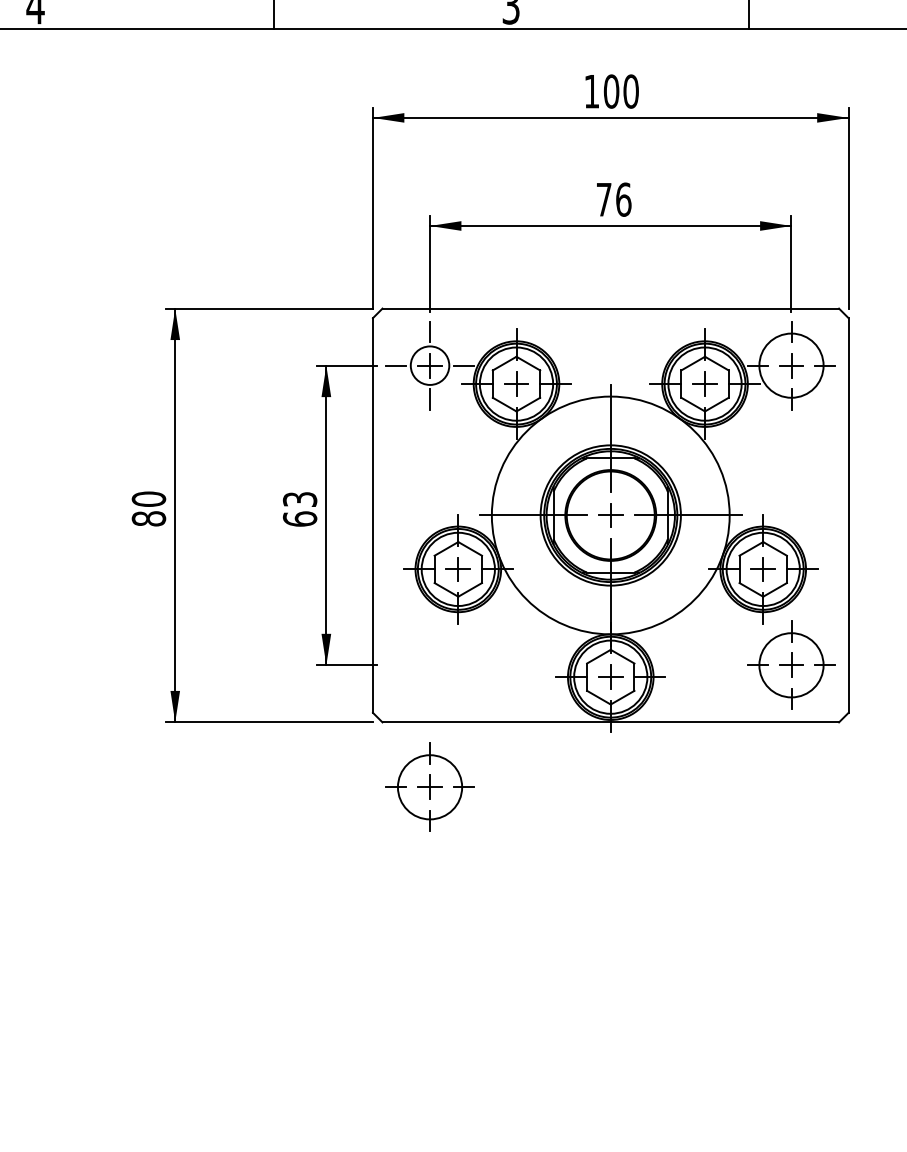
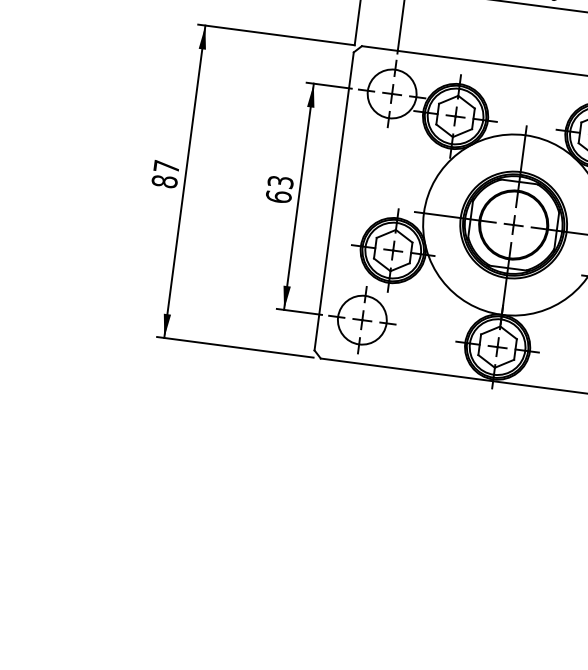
circle: (429, 365) -> (391, 93), size x1.67
text: (148, 498) -> (166, 166), 80 -> 87
part: (429, 786) -> (362, 319), moved

